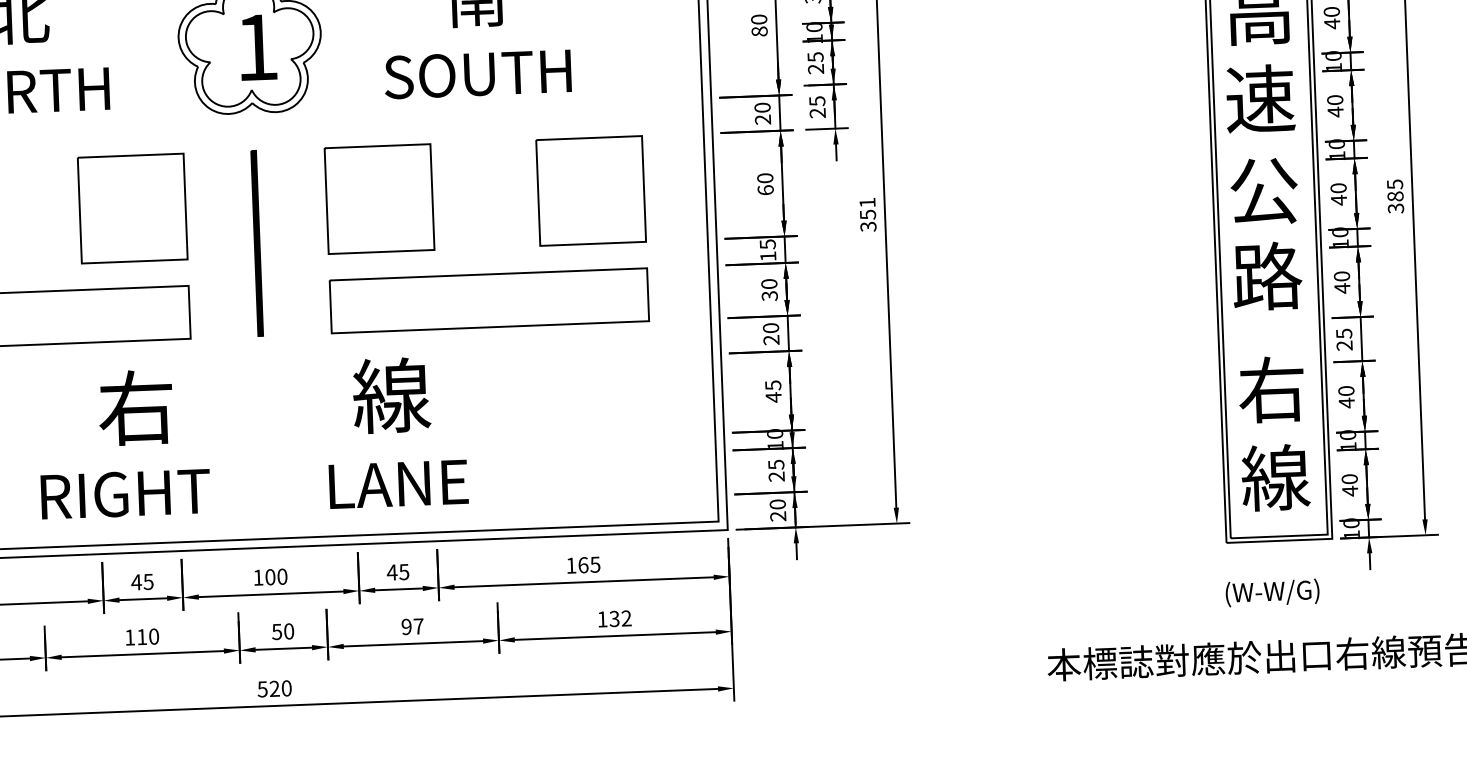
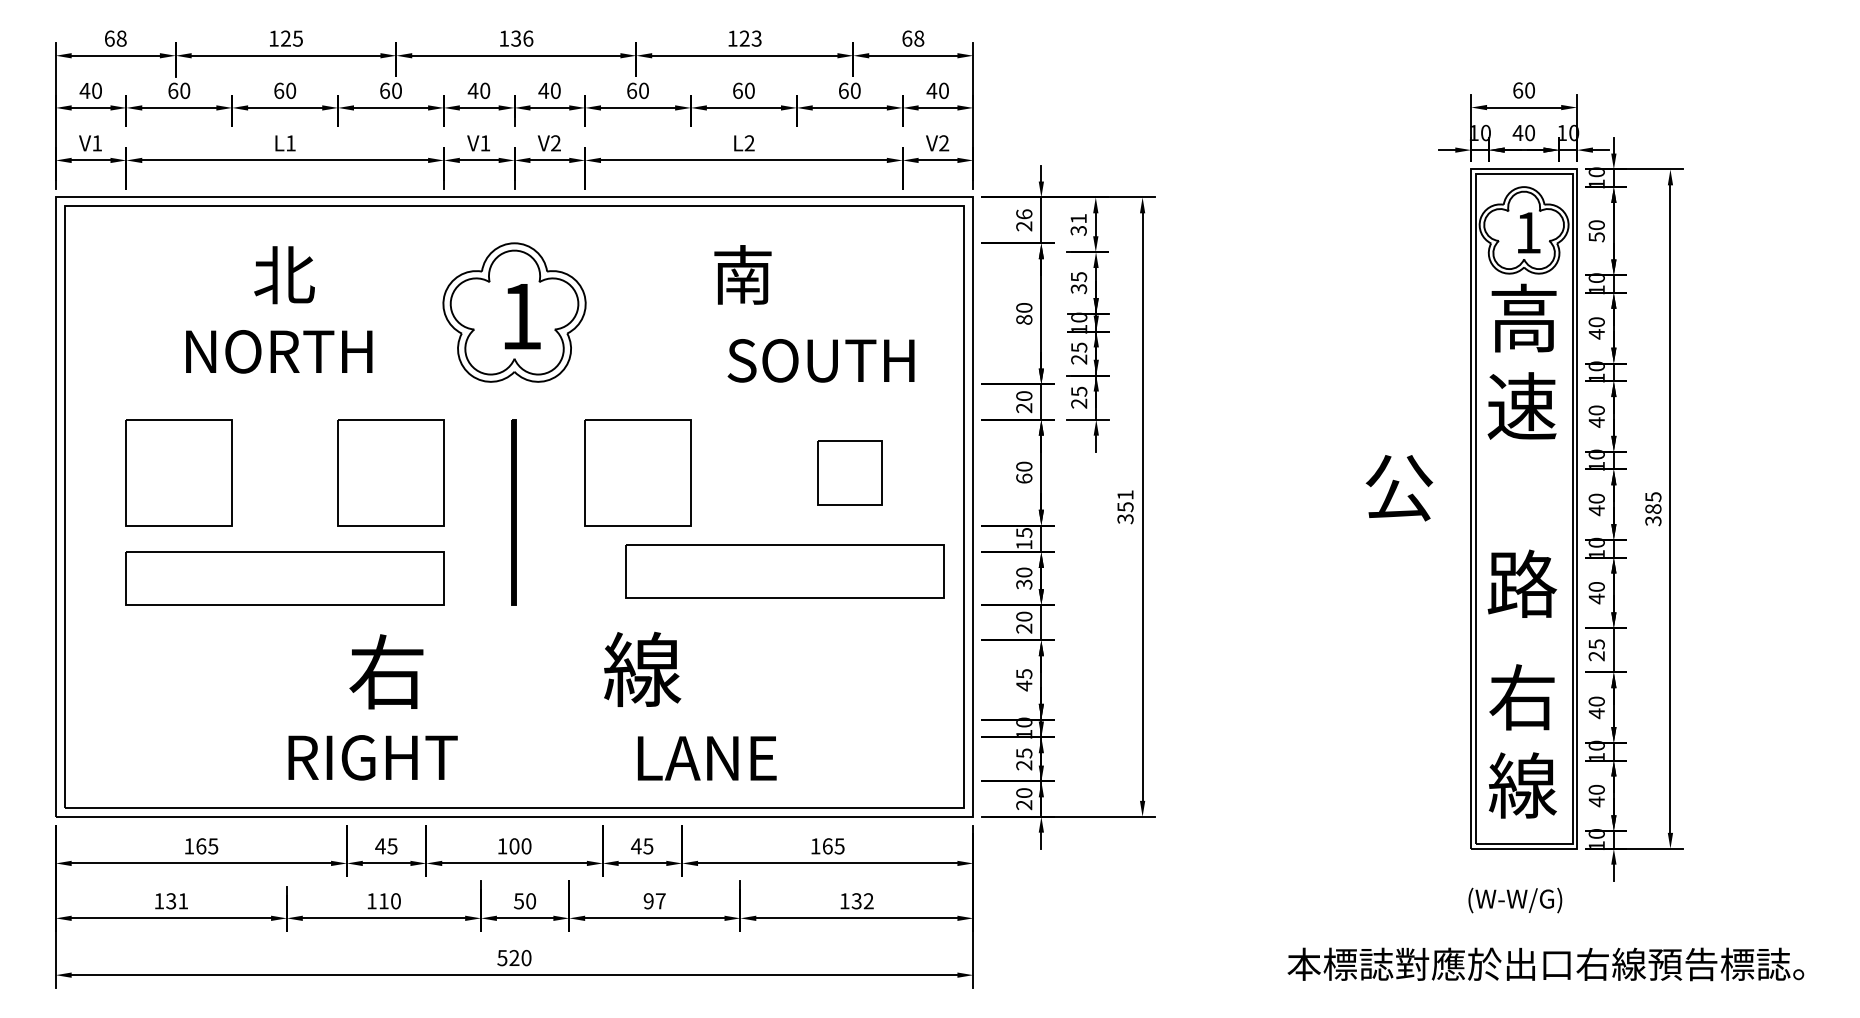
text: (477, 74) -> (820, 360), moved
part: (590, 190) -> (849, 472), size x0.6
text: (1264, 191) -> (1399, 488), moved
part: (488, 300) -> (784, 571), moved
text: (397, 484) -> (706, 758), moved

